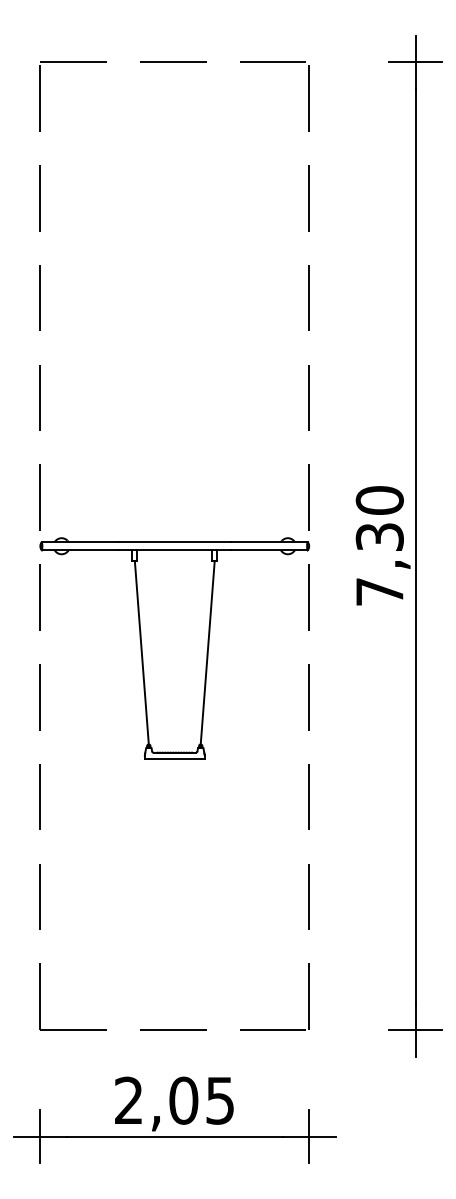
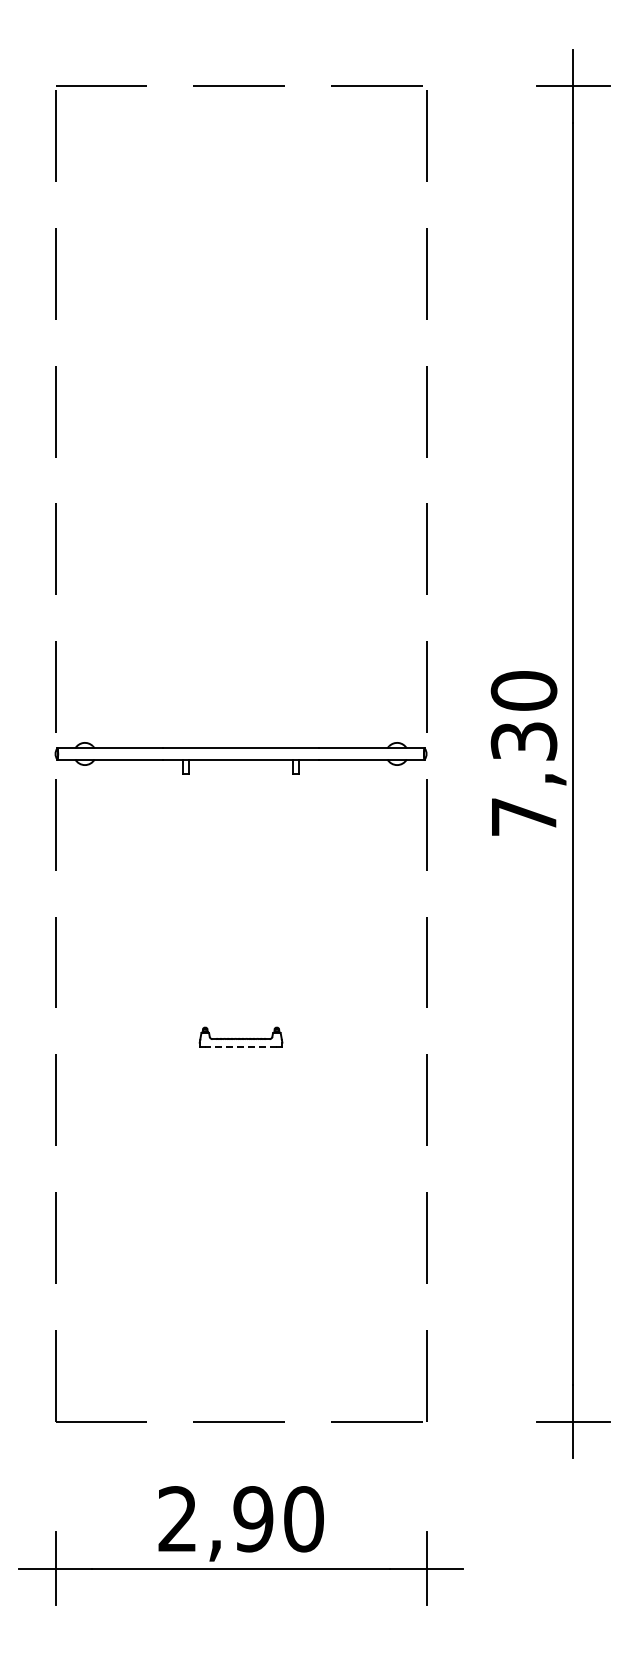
line: (141, 652) -> (195, 900), removed
line: (207, 652) -> (286, 900), removed
line: (175, 758) -> (241, 1047), solid -> dashed
text: (201, 1100) -> (278, 1519), 2,05 -> 2,90

